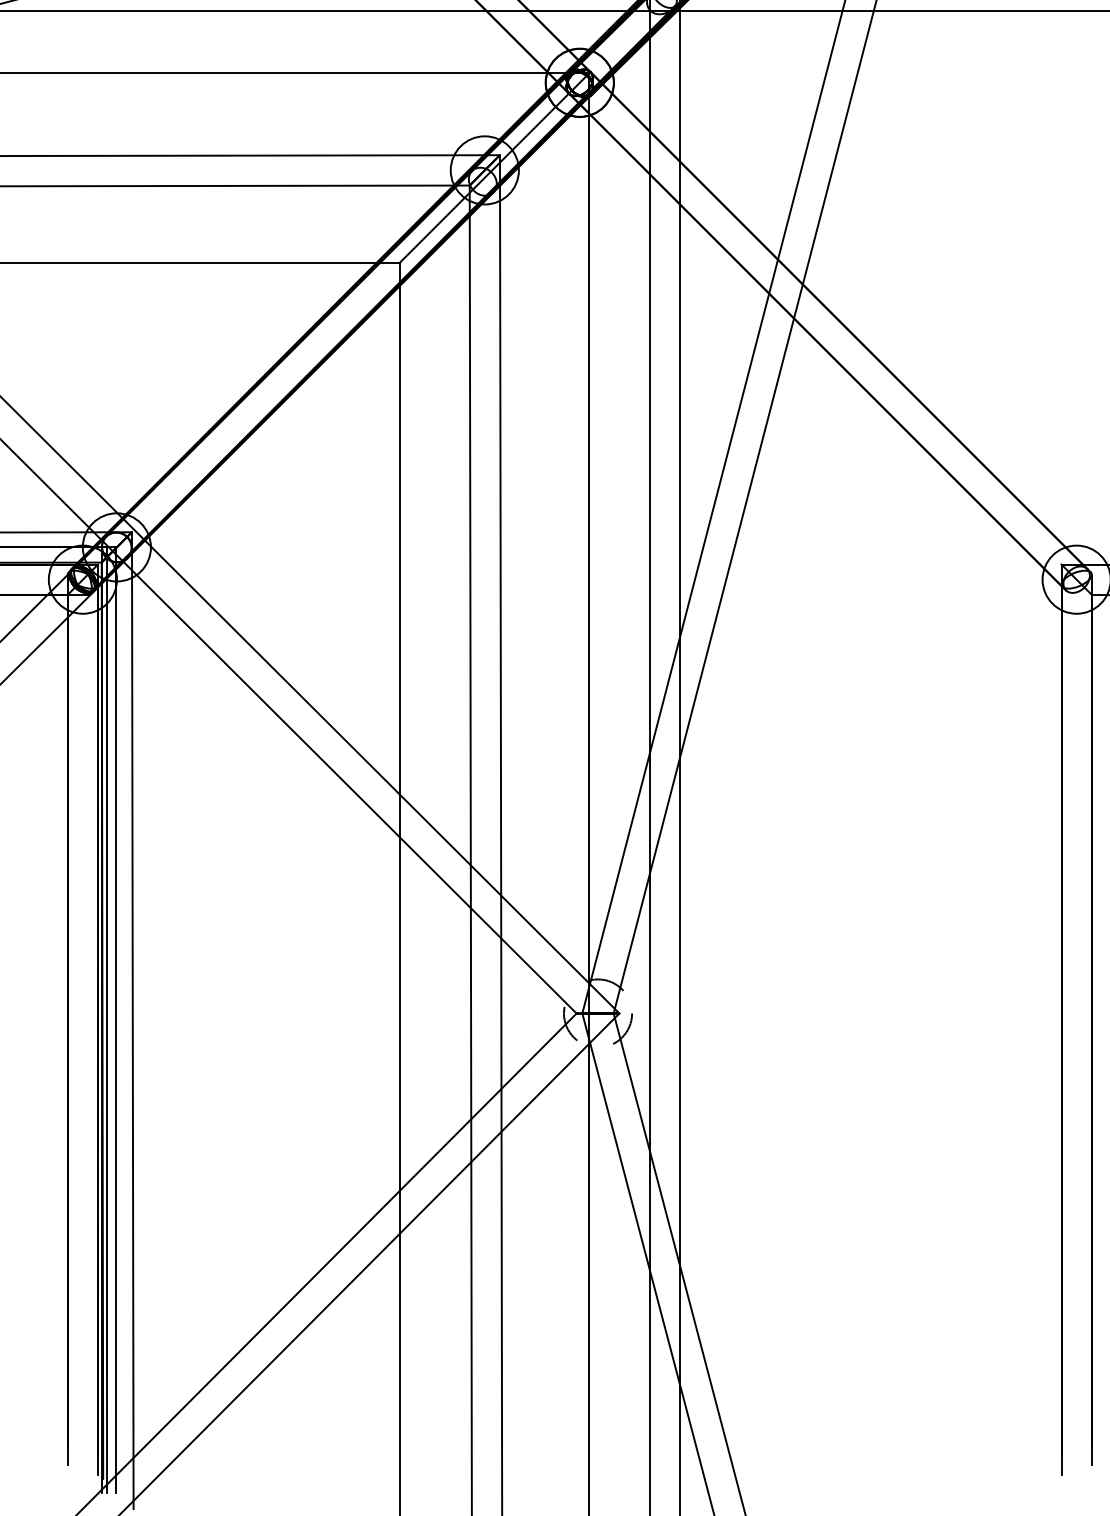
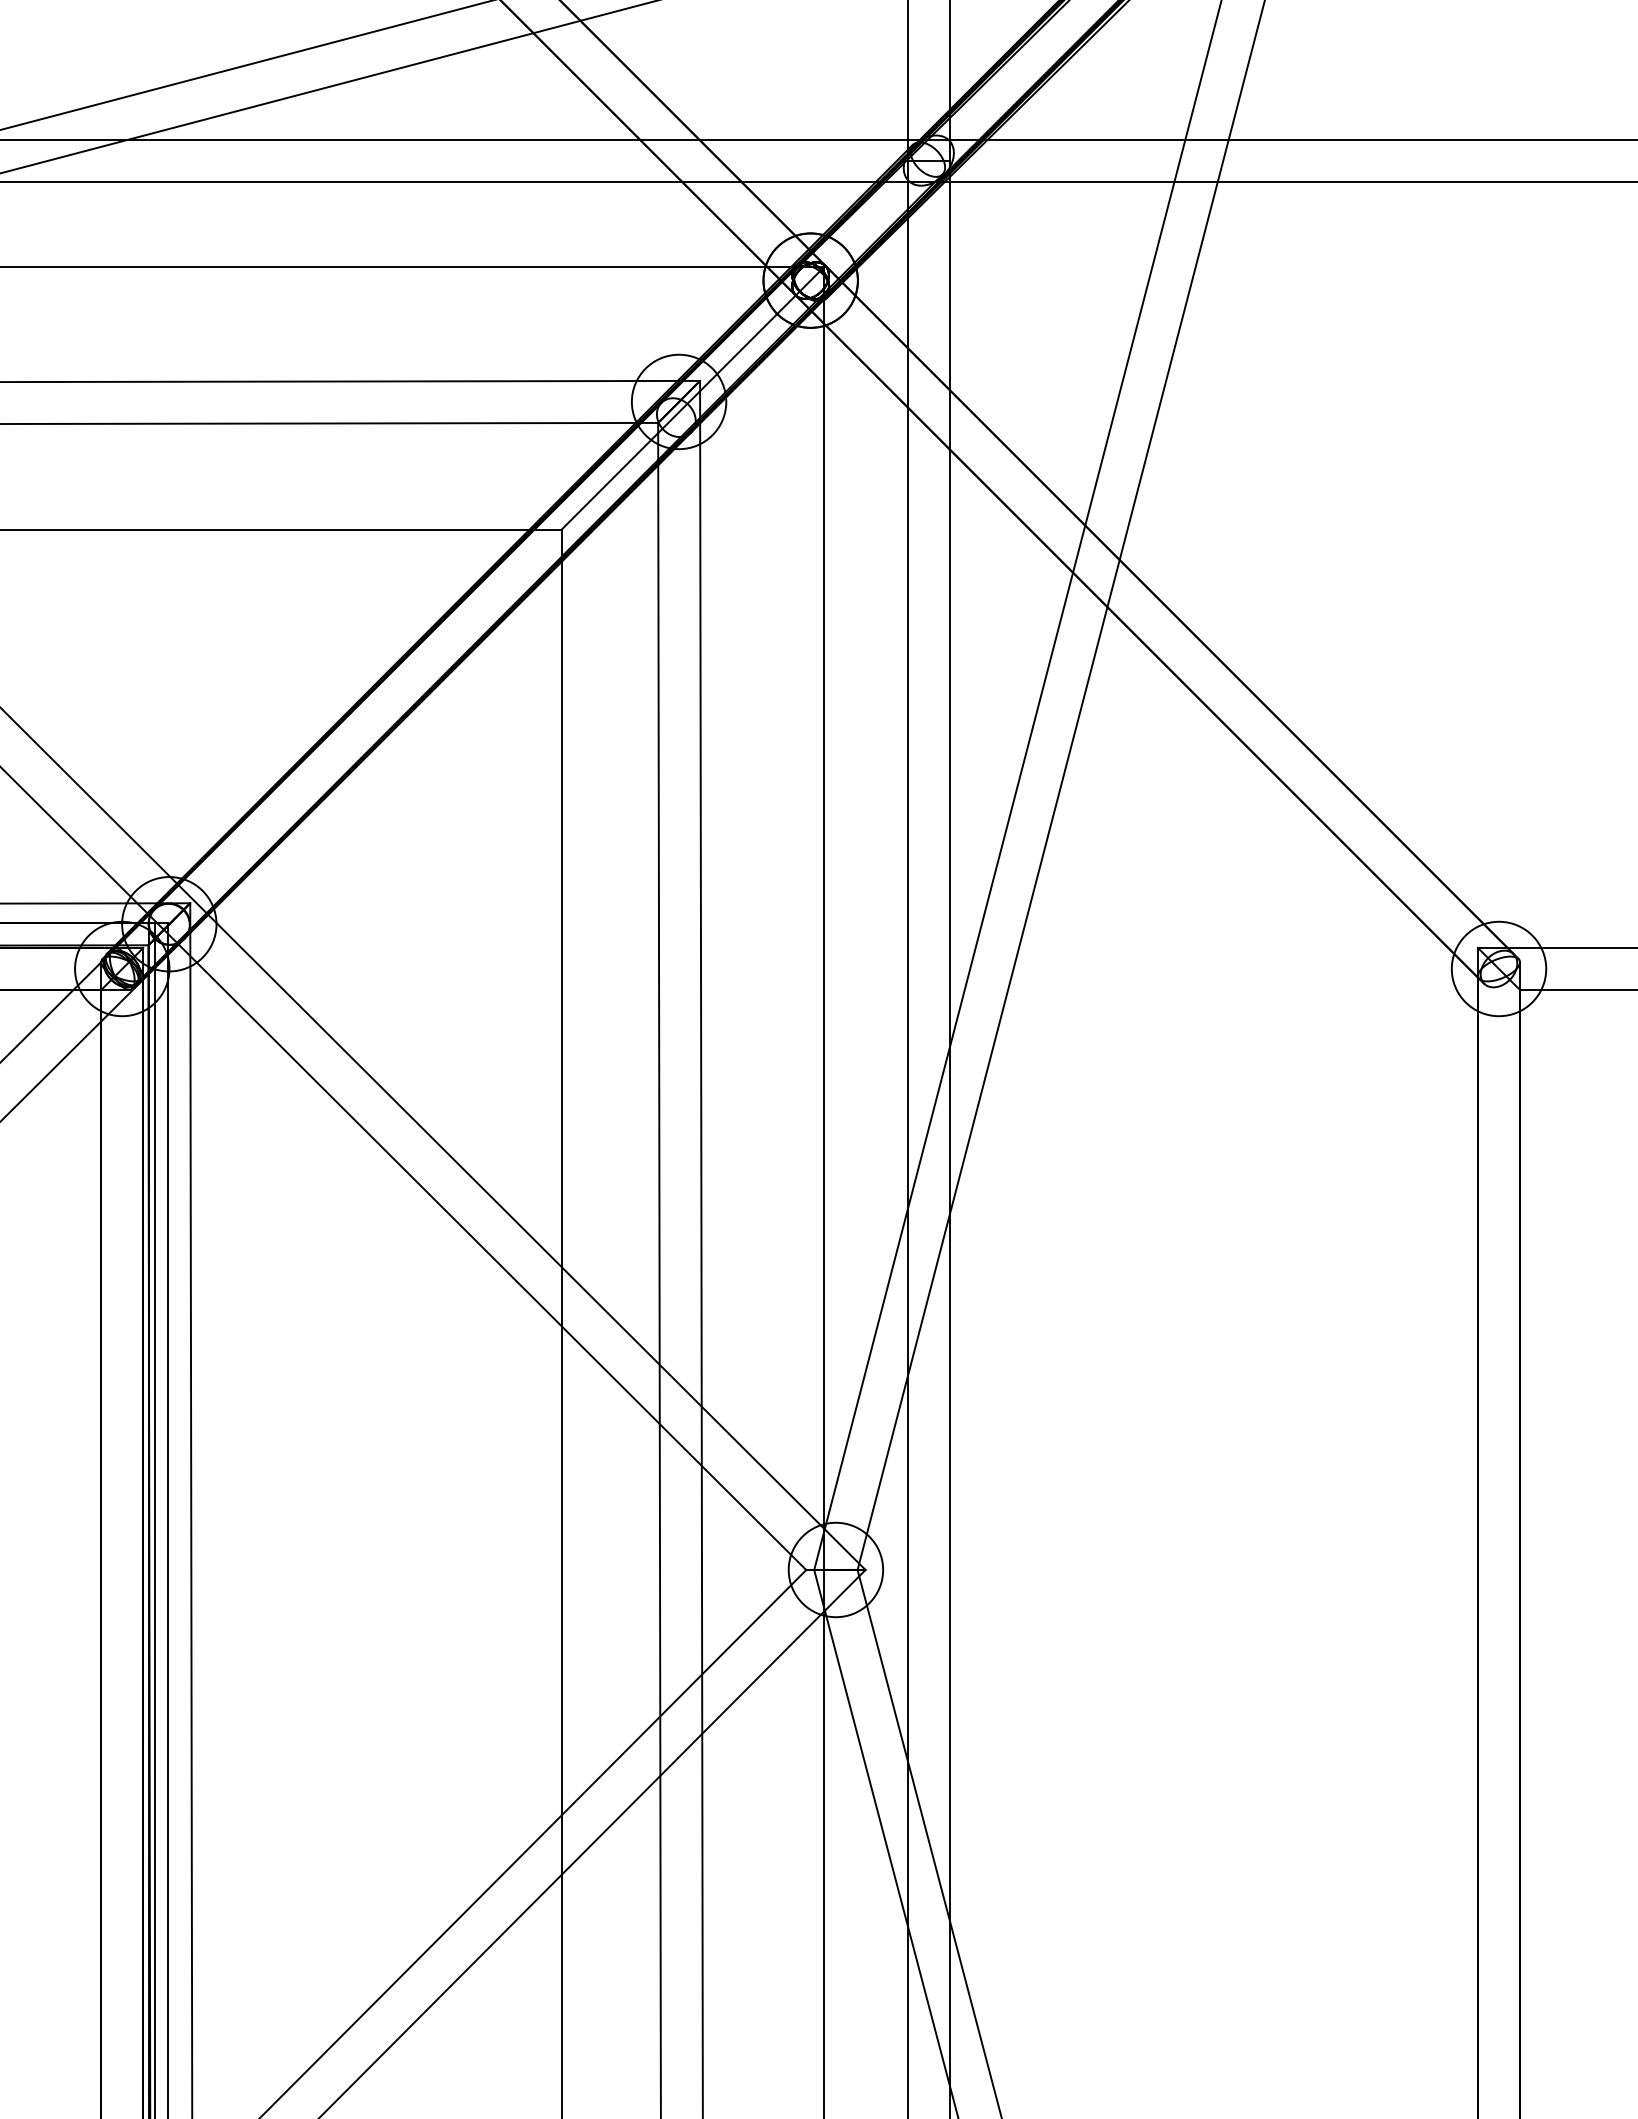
circle: (597, 1013) -> (835, 1569), dashed -> solid

